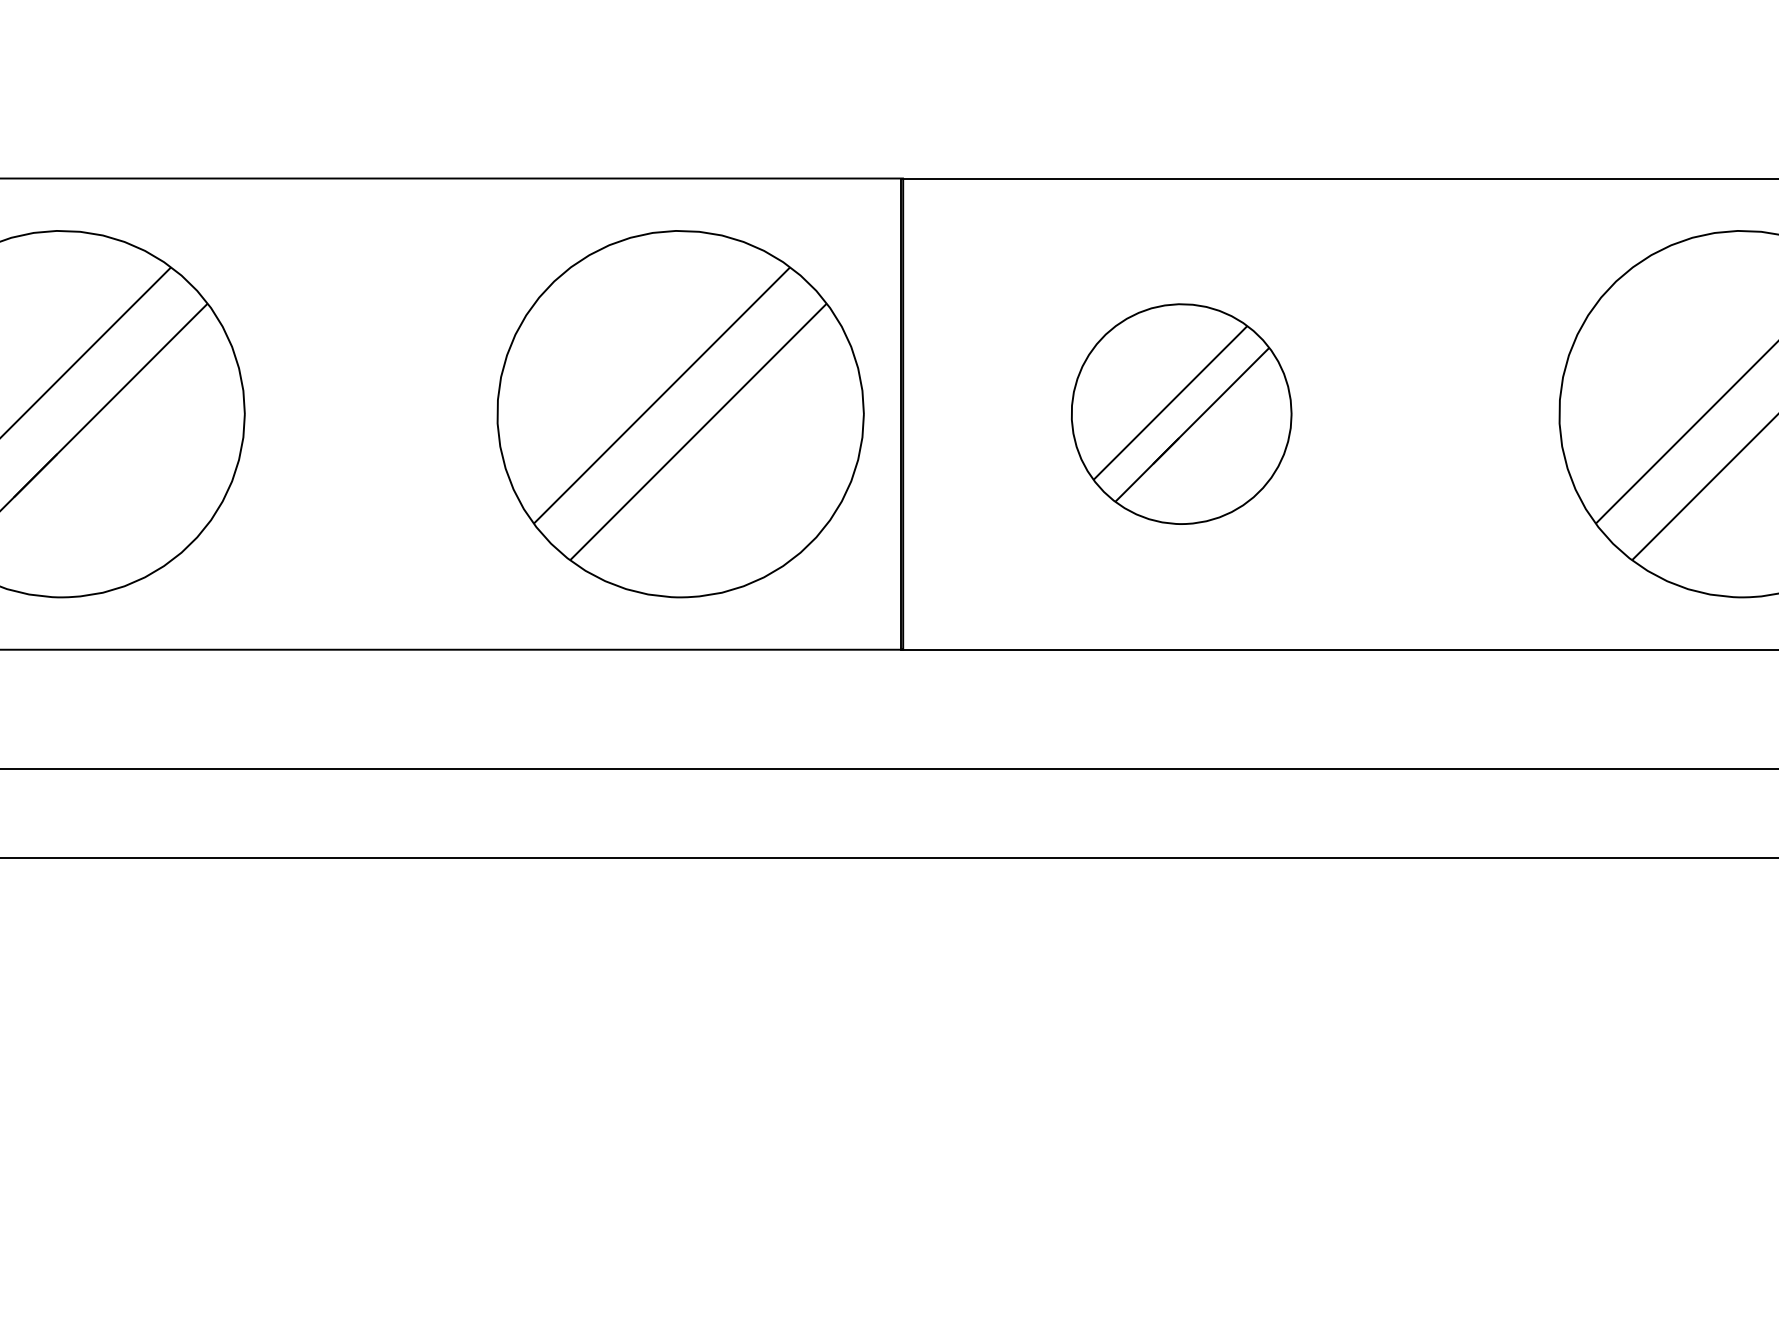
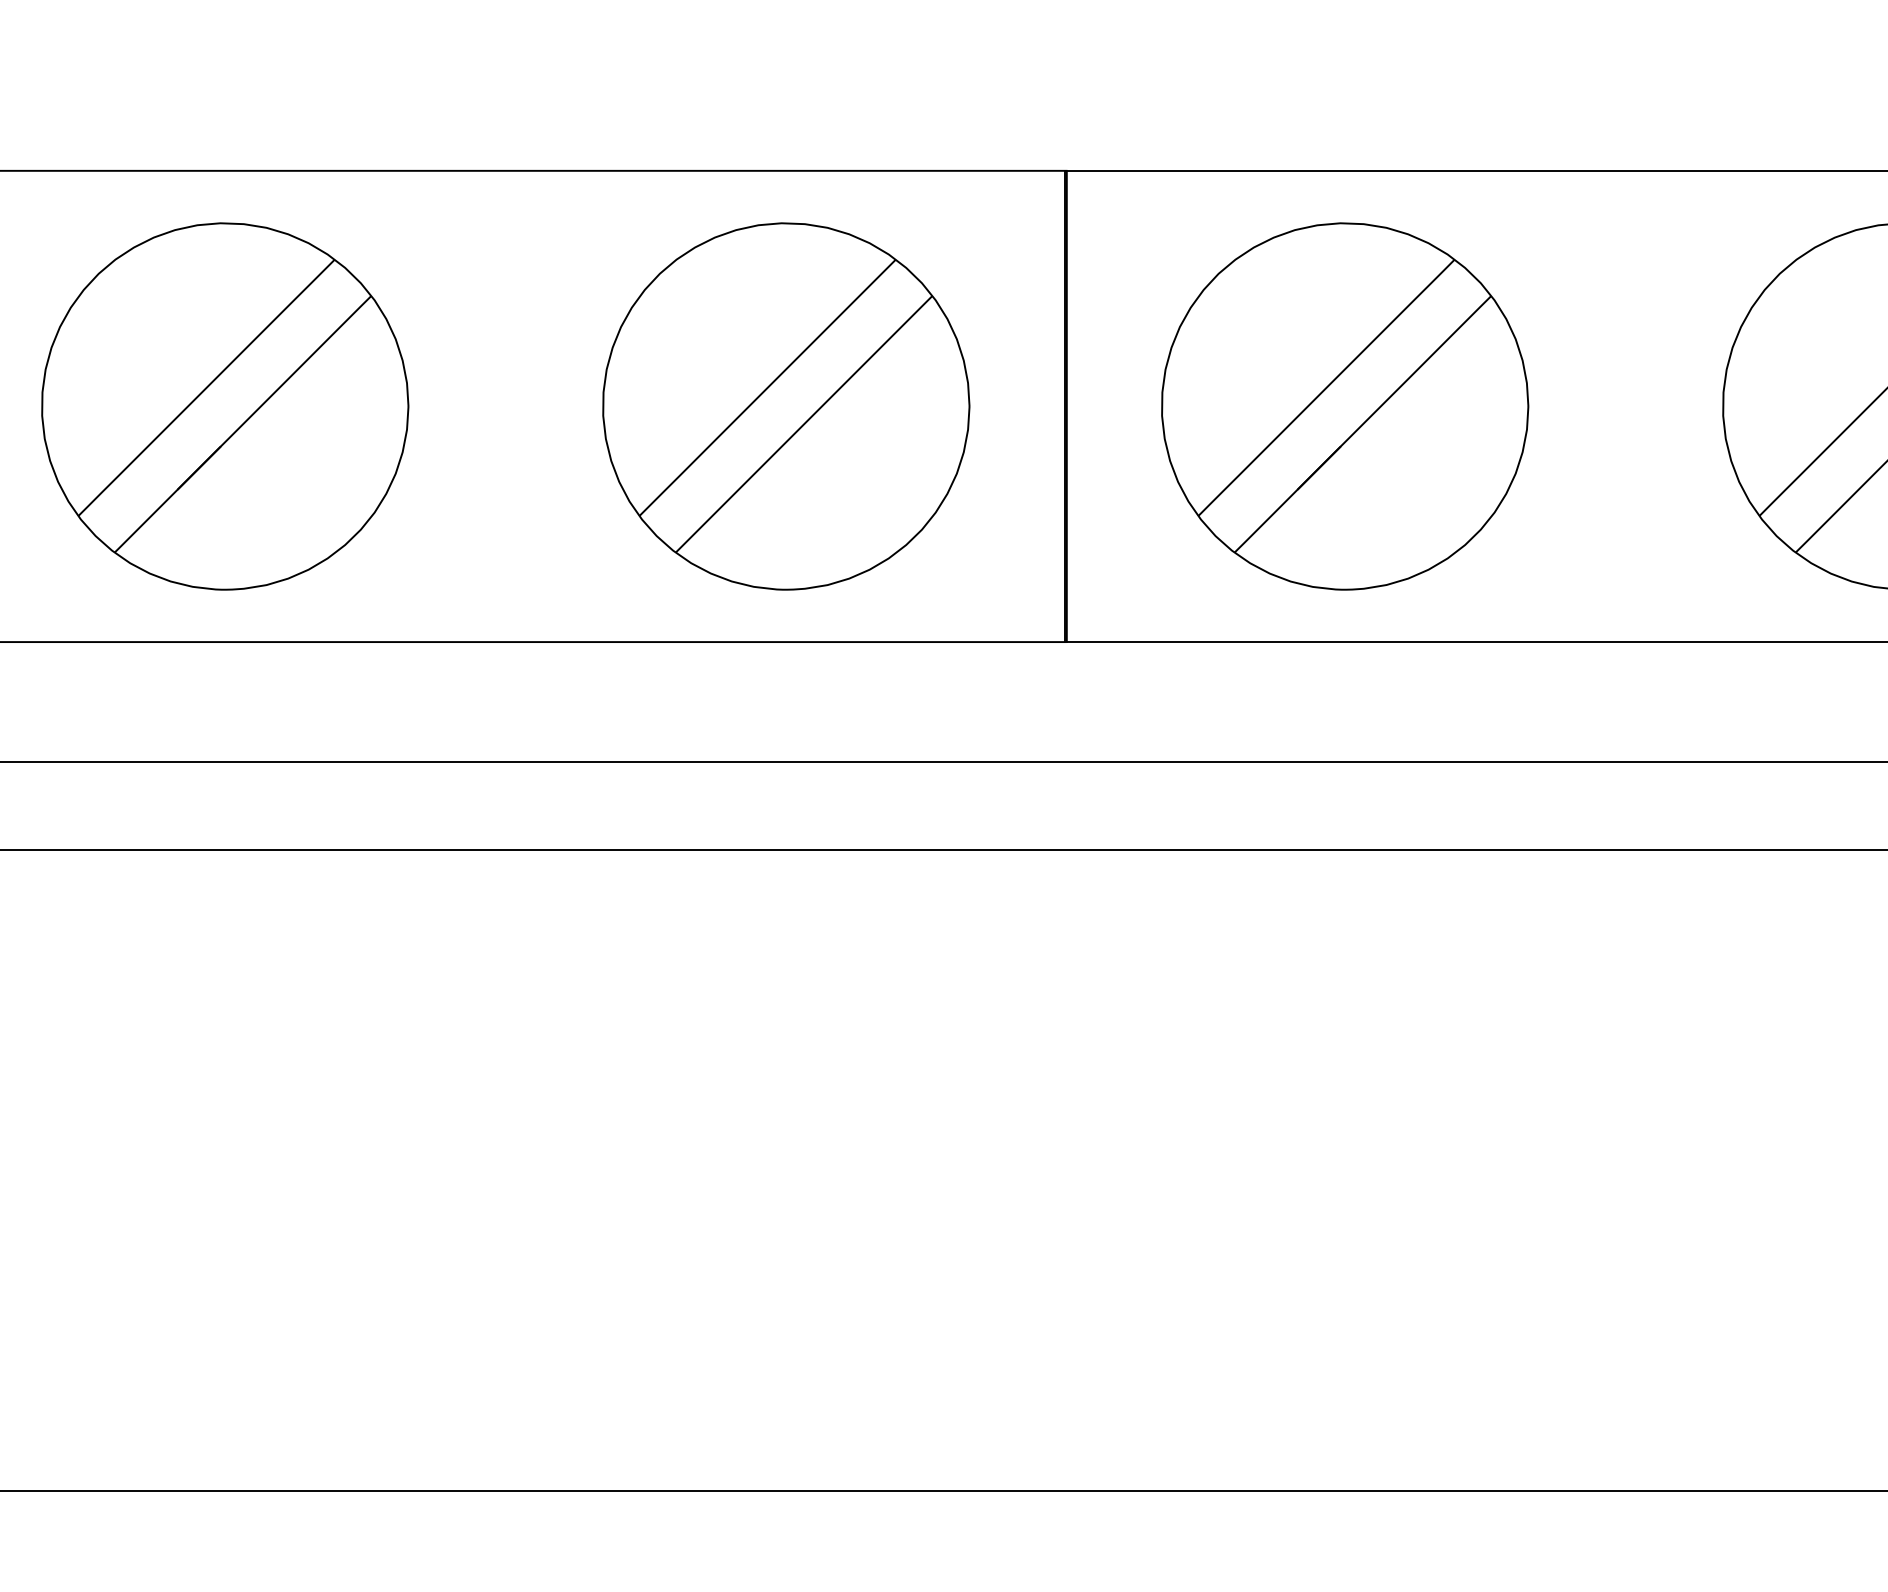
part: (680, 414) -> (786, 406), moved
part: (1181, 414) -> (1345, 406), size x1.67

